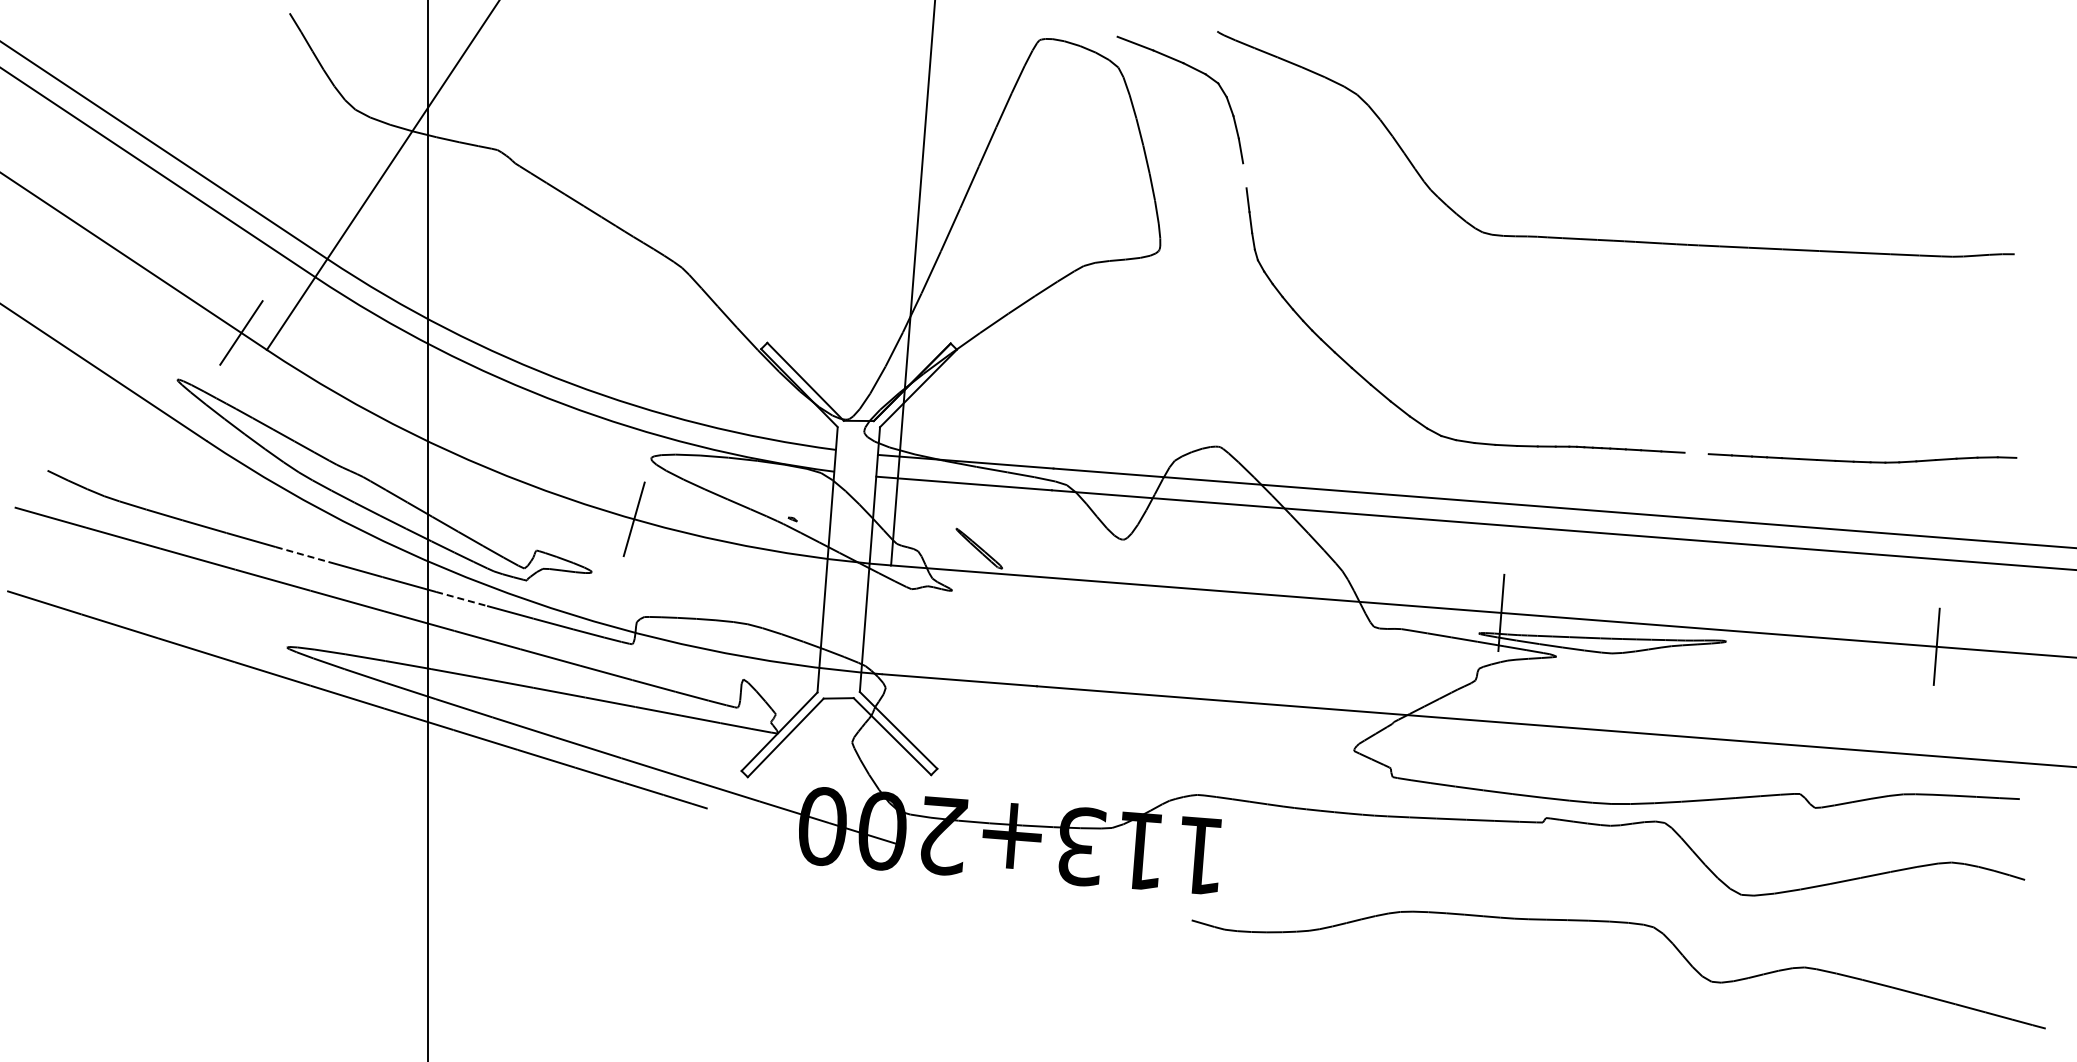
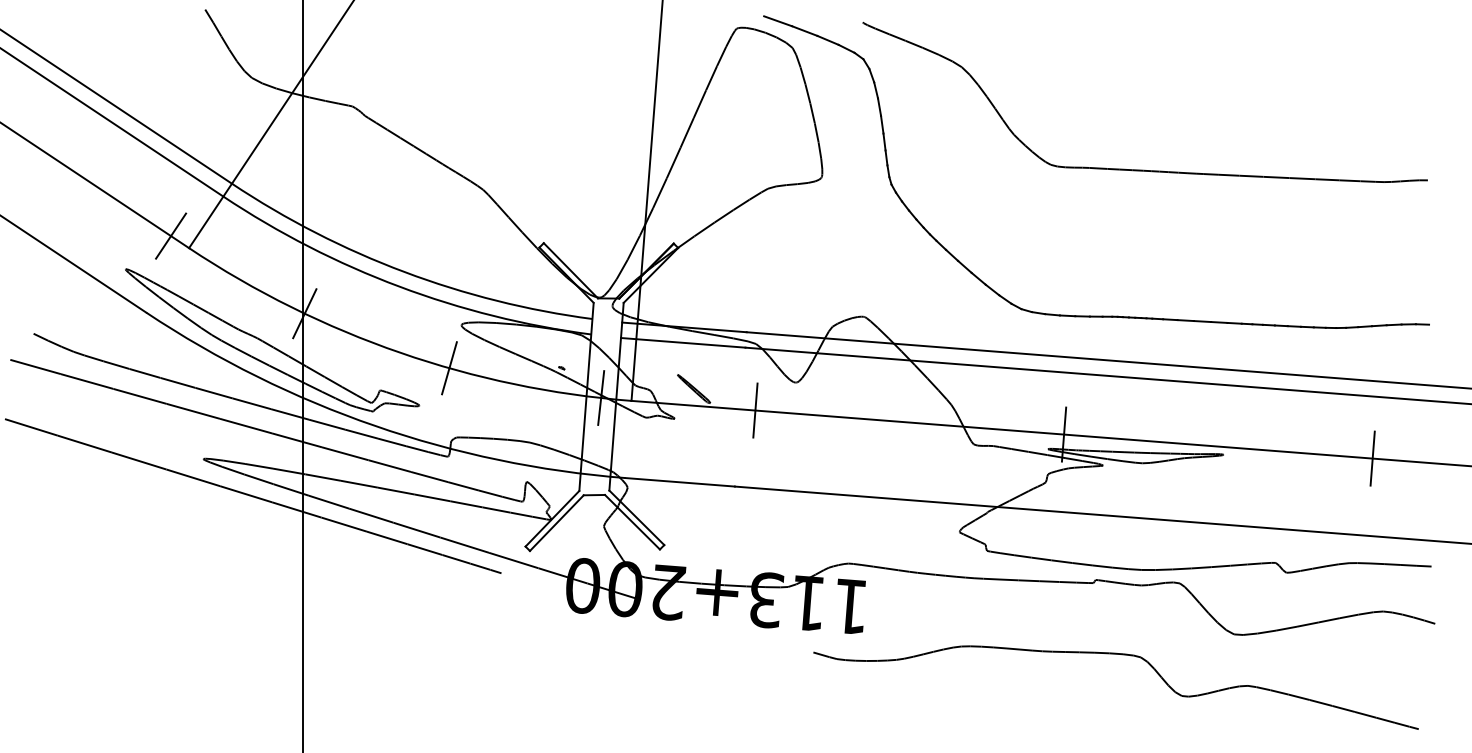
line: (1097, 29) -> (777, 21), added
line: (1244, 175) -> (882, 124), added
line: (429, 441) -> (304, 313), added
line: (1696, 453) -> (1202, 321), added
line: (302, 554) -> (214, 393), dashed -> solid
line: (848, 561) -> (601, 398), added
line: (1065, 578) -> (755, 410), added
line: (462, 599) -> (327, 425), dashed -> solid
part: (1618, 923) -> (1115, 654), moved

